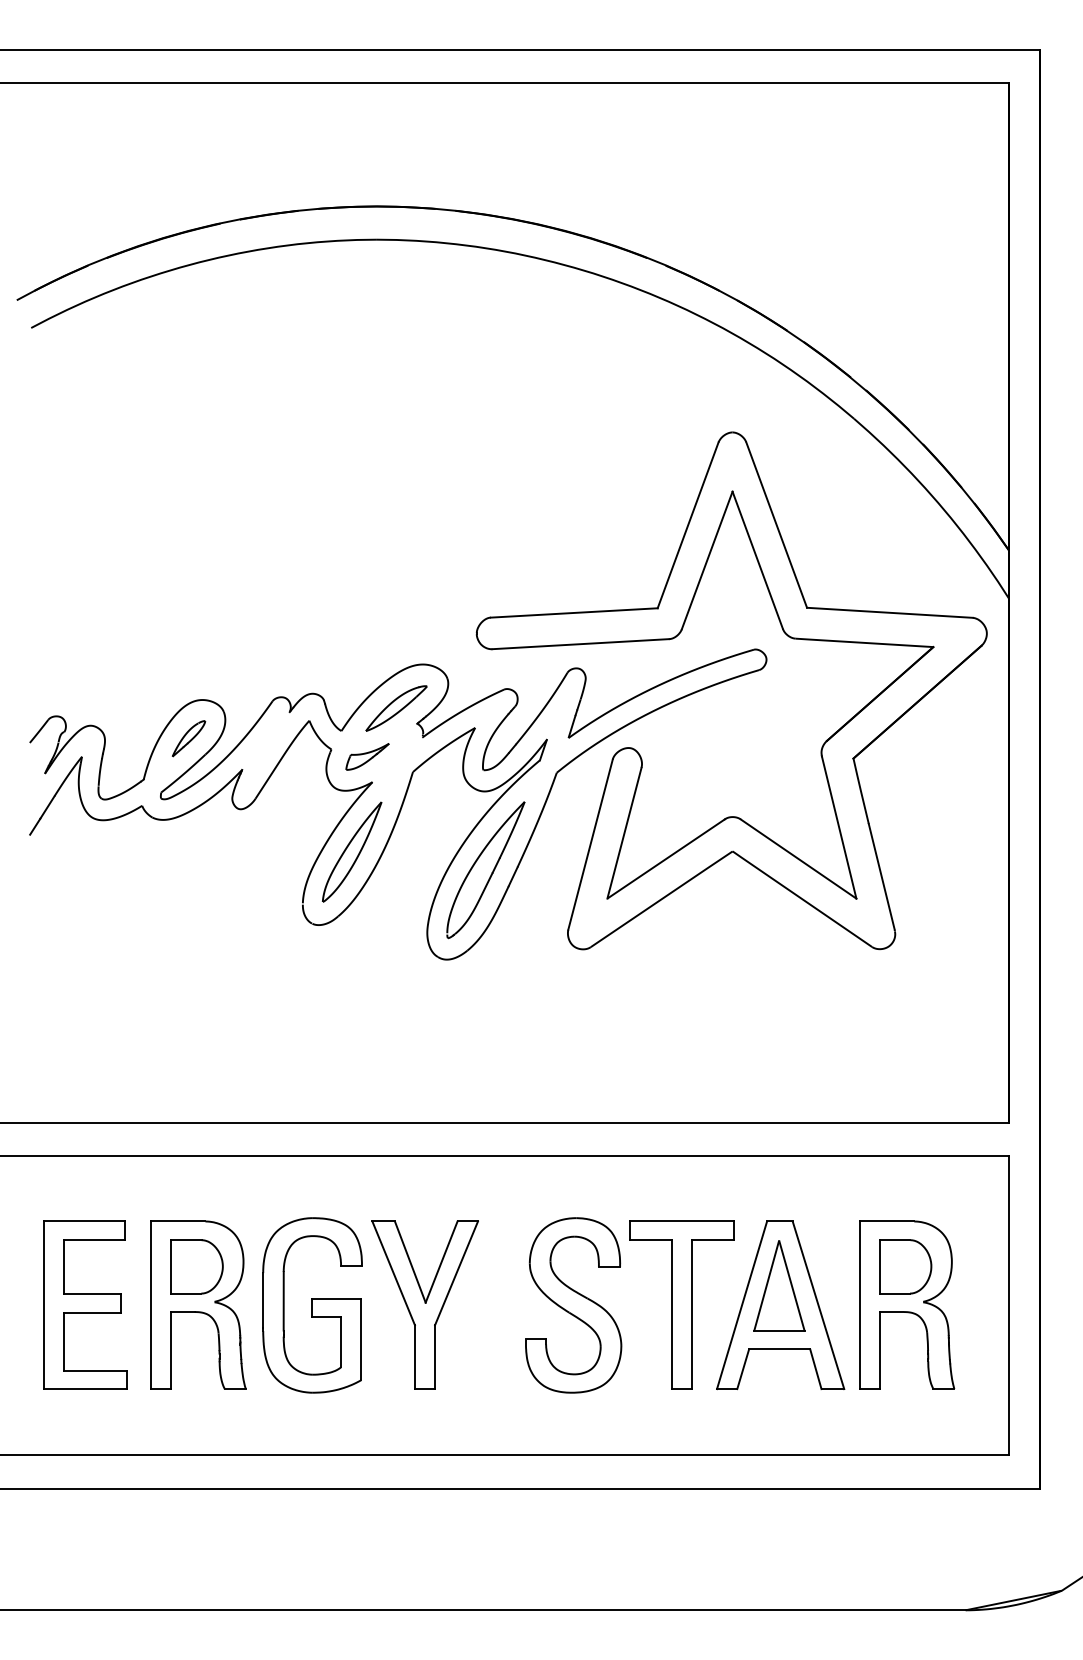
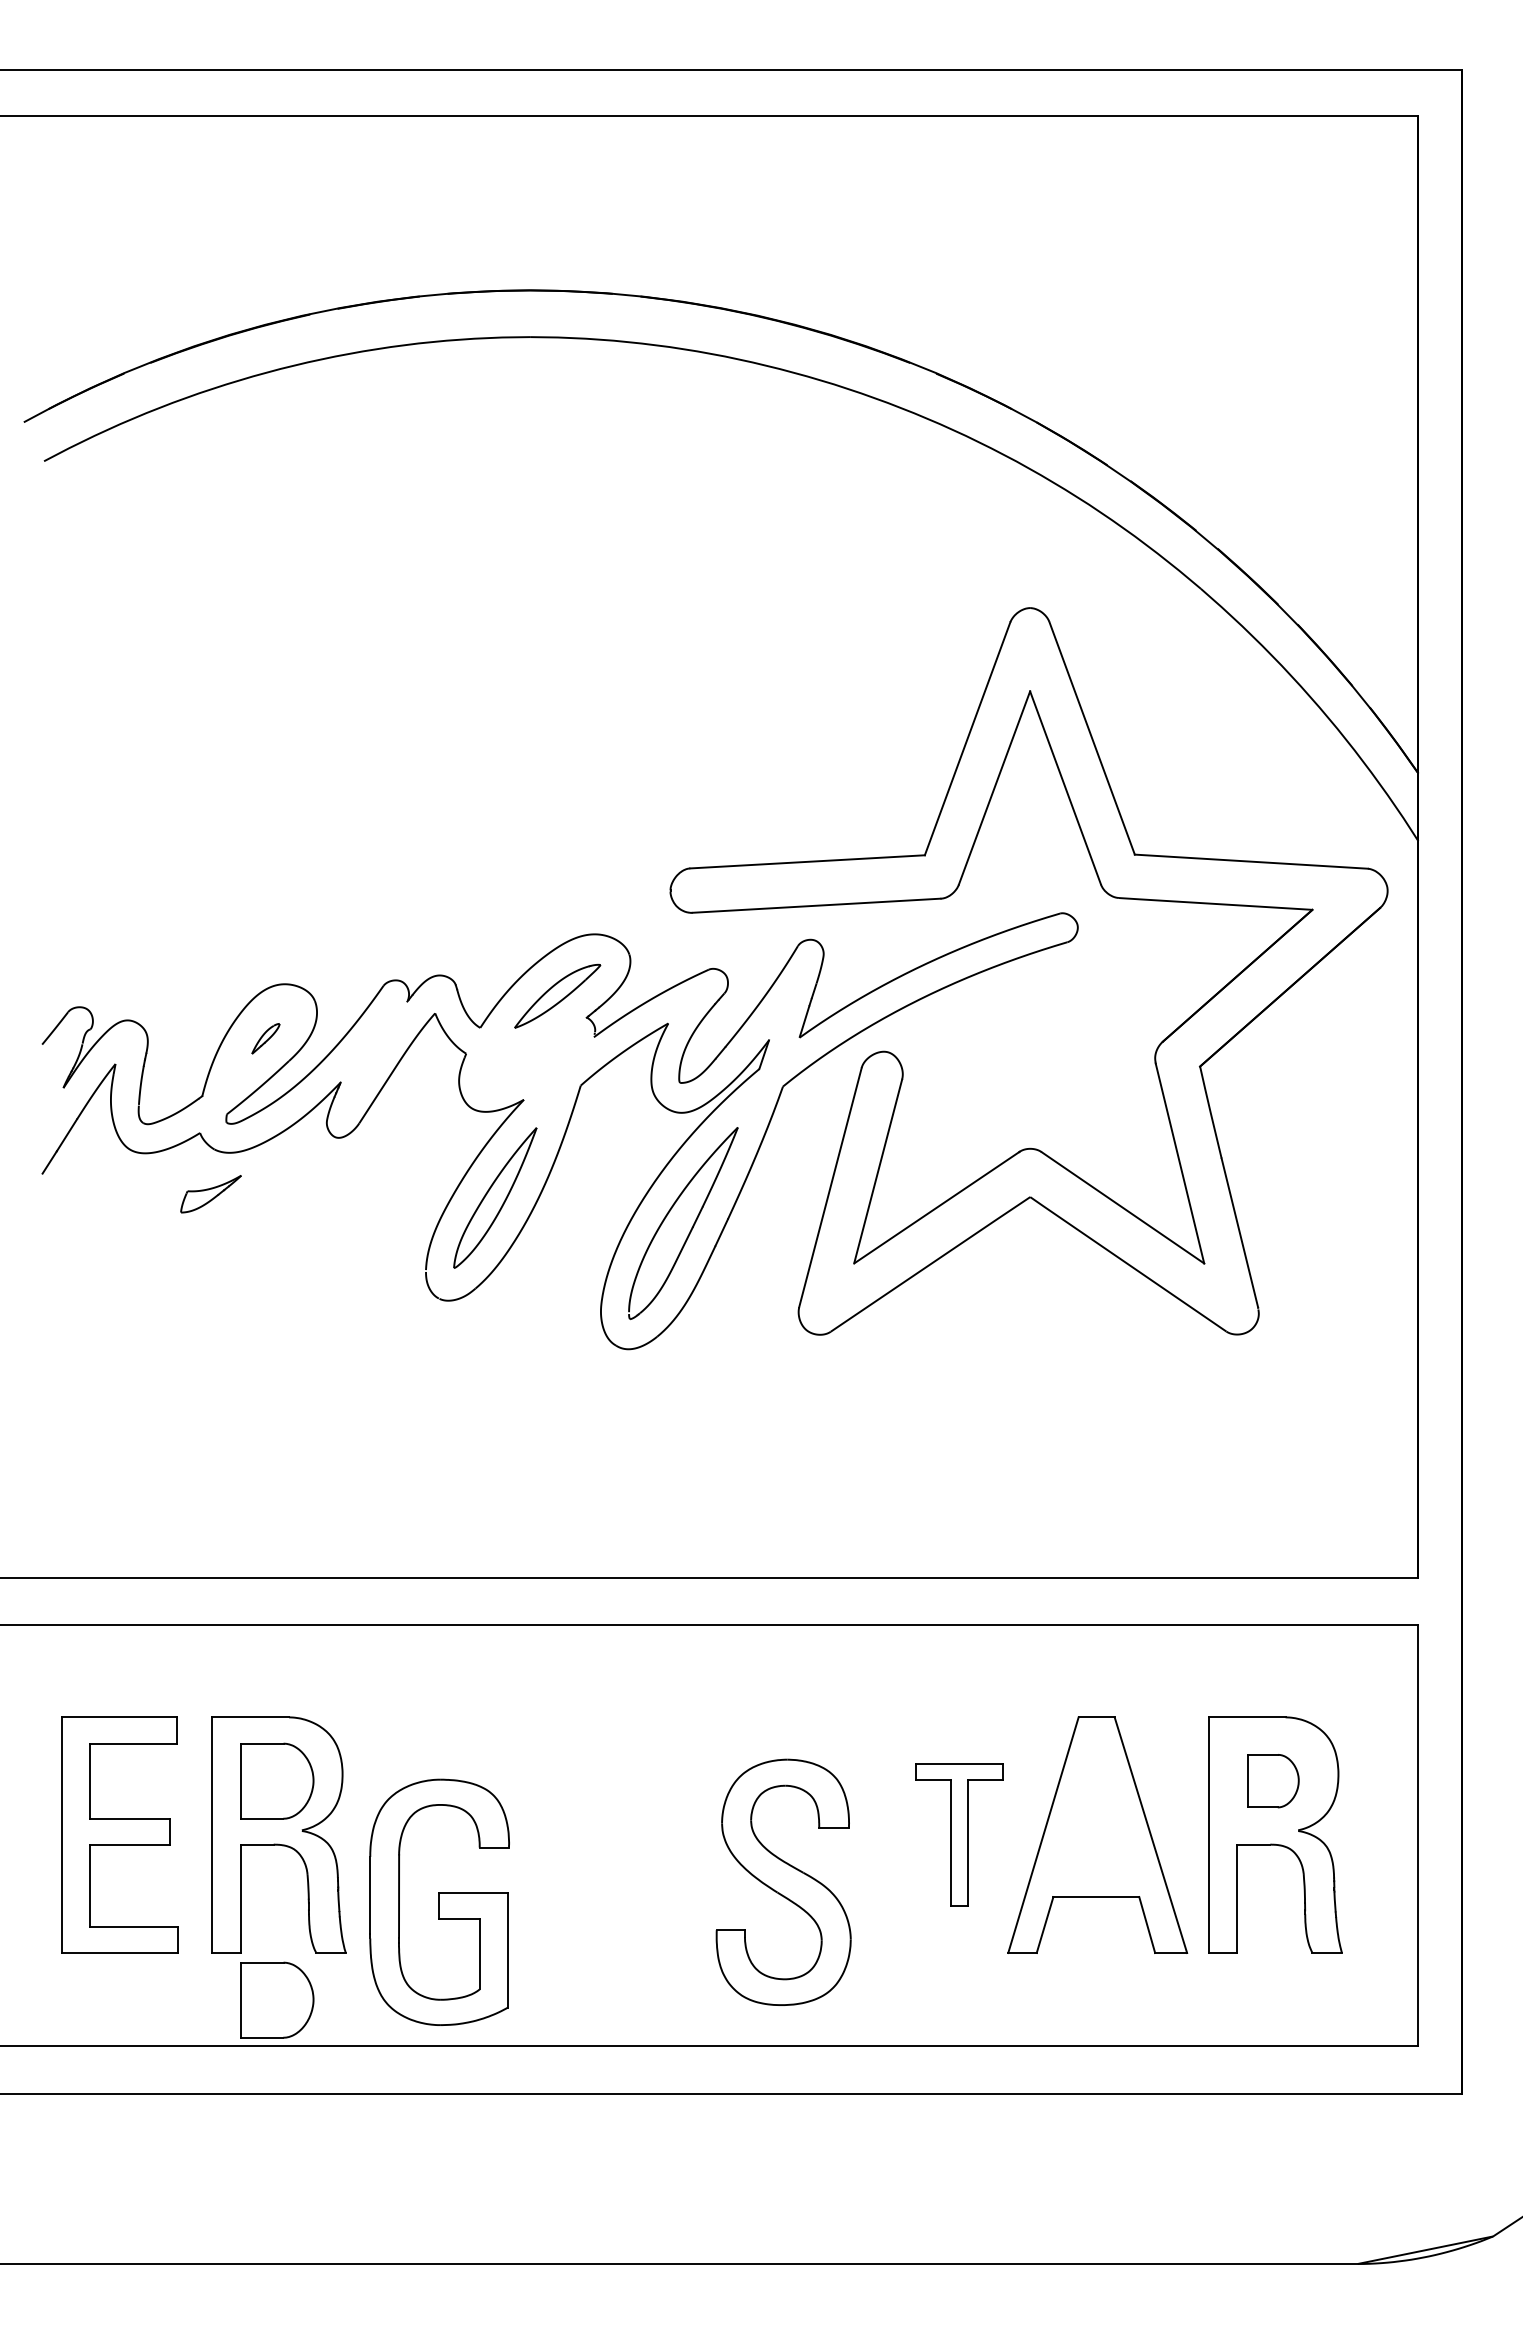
part: (188, 738) -> (265, 1038), size x0.6
part: (367, 757) -> (210, 1194), moved
part: (905, 1266) -> (1273, 1780), size x0.7
part: (779, 1285) -> (1095, 1807), removed
part: (312, 1304) -> (439, 1901), moved
part: (424, 1304) -> (597, 1834), removed
part: (573, 1304) -> (783, 1881), moved
part: (682, 1304) -> (959, 1834), size x0.6
part: (197, 1422) -> (277, 1999), added

